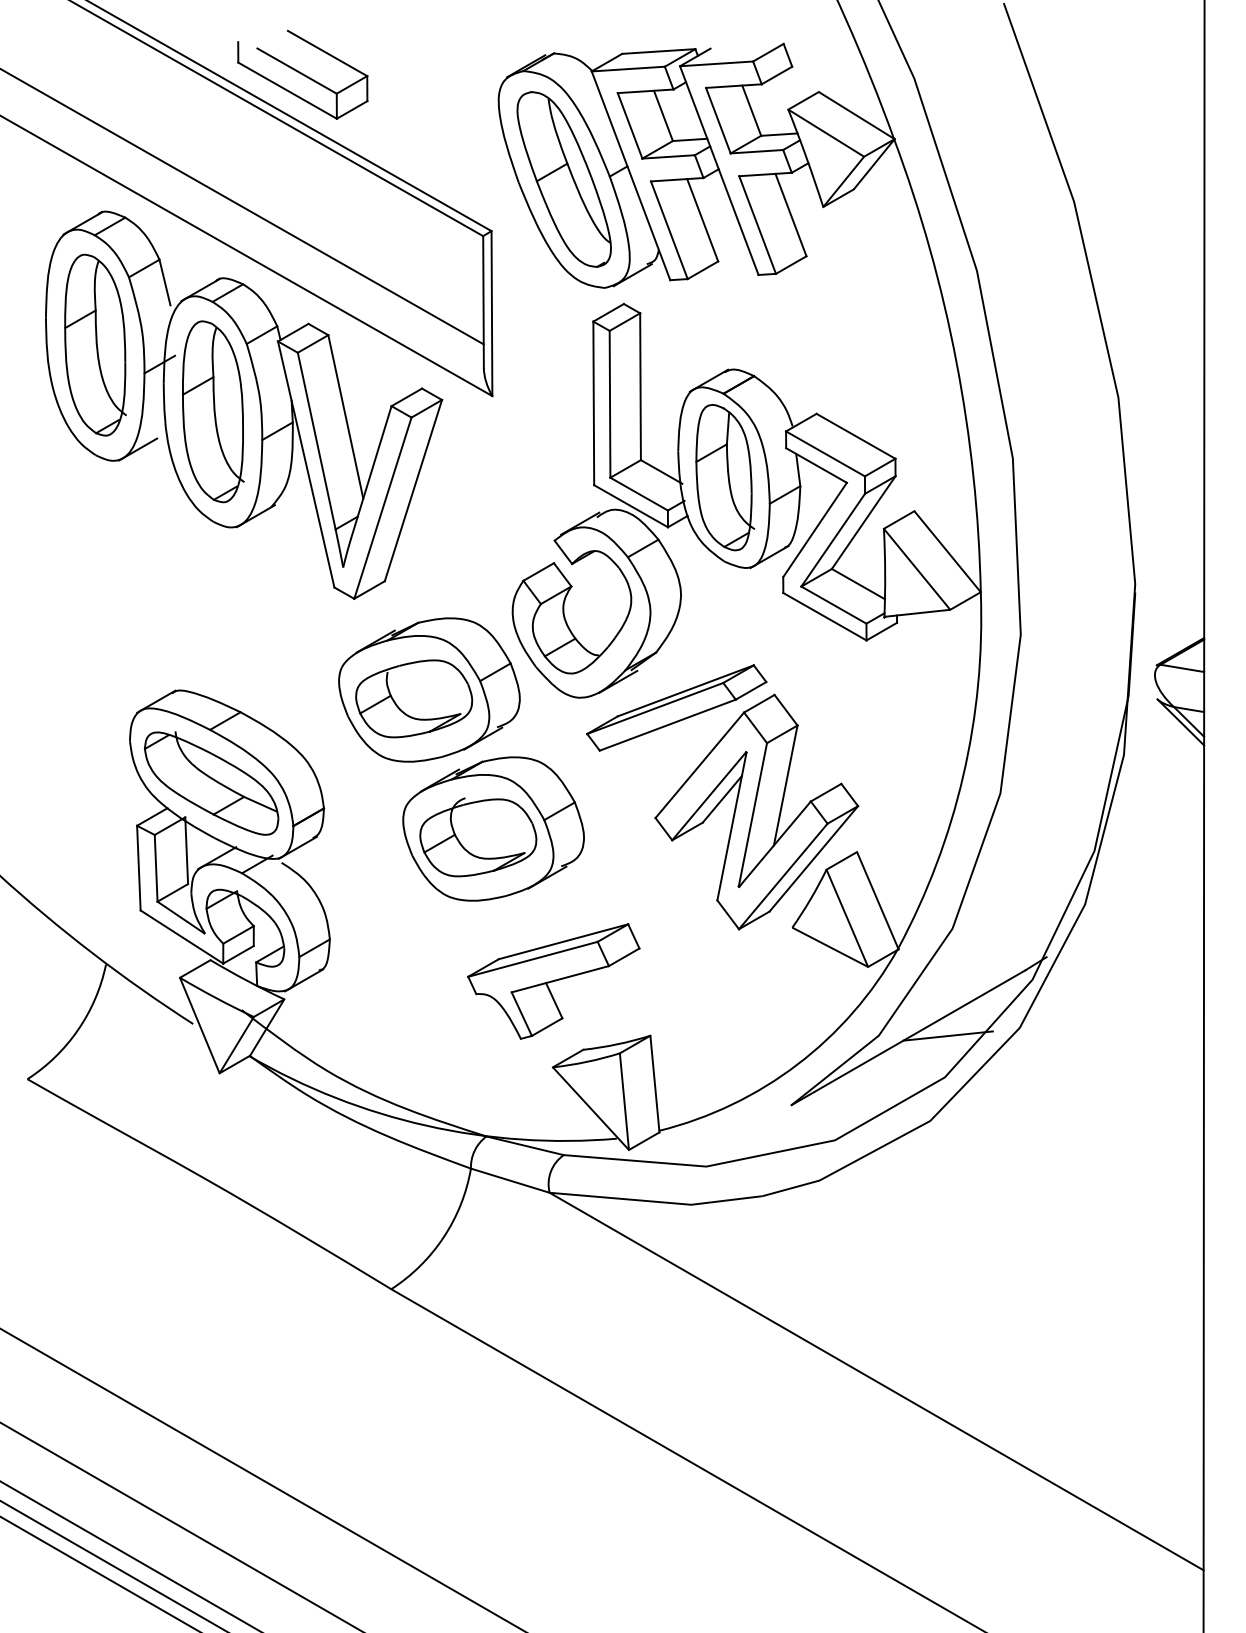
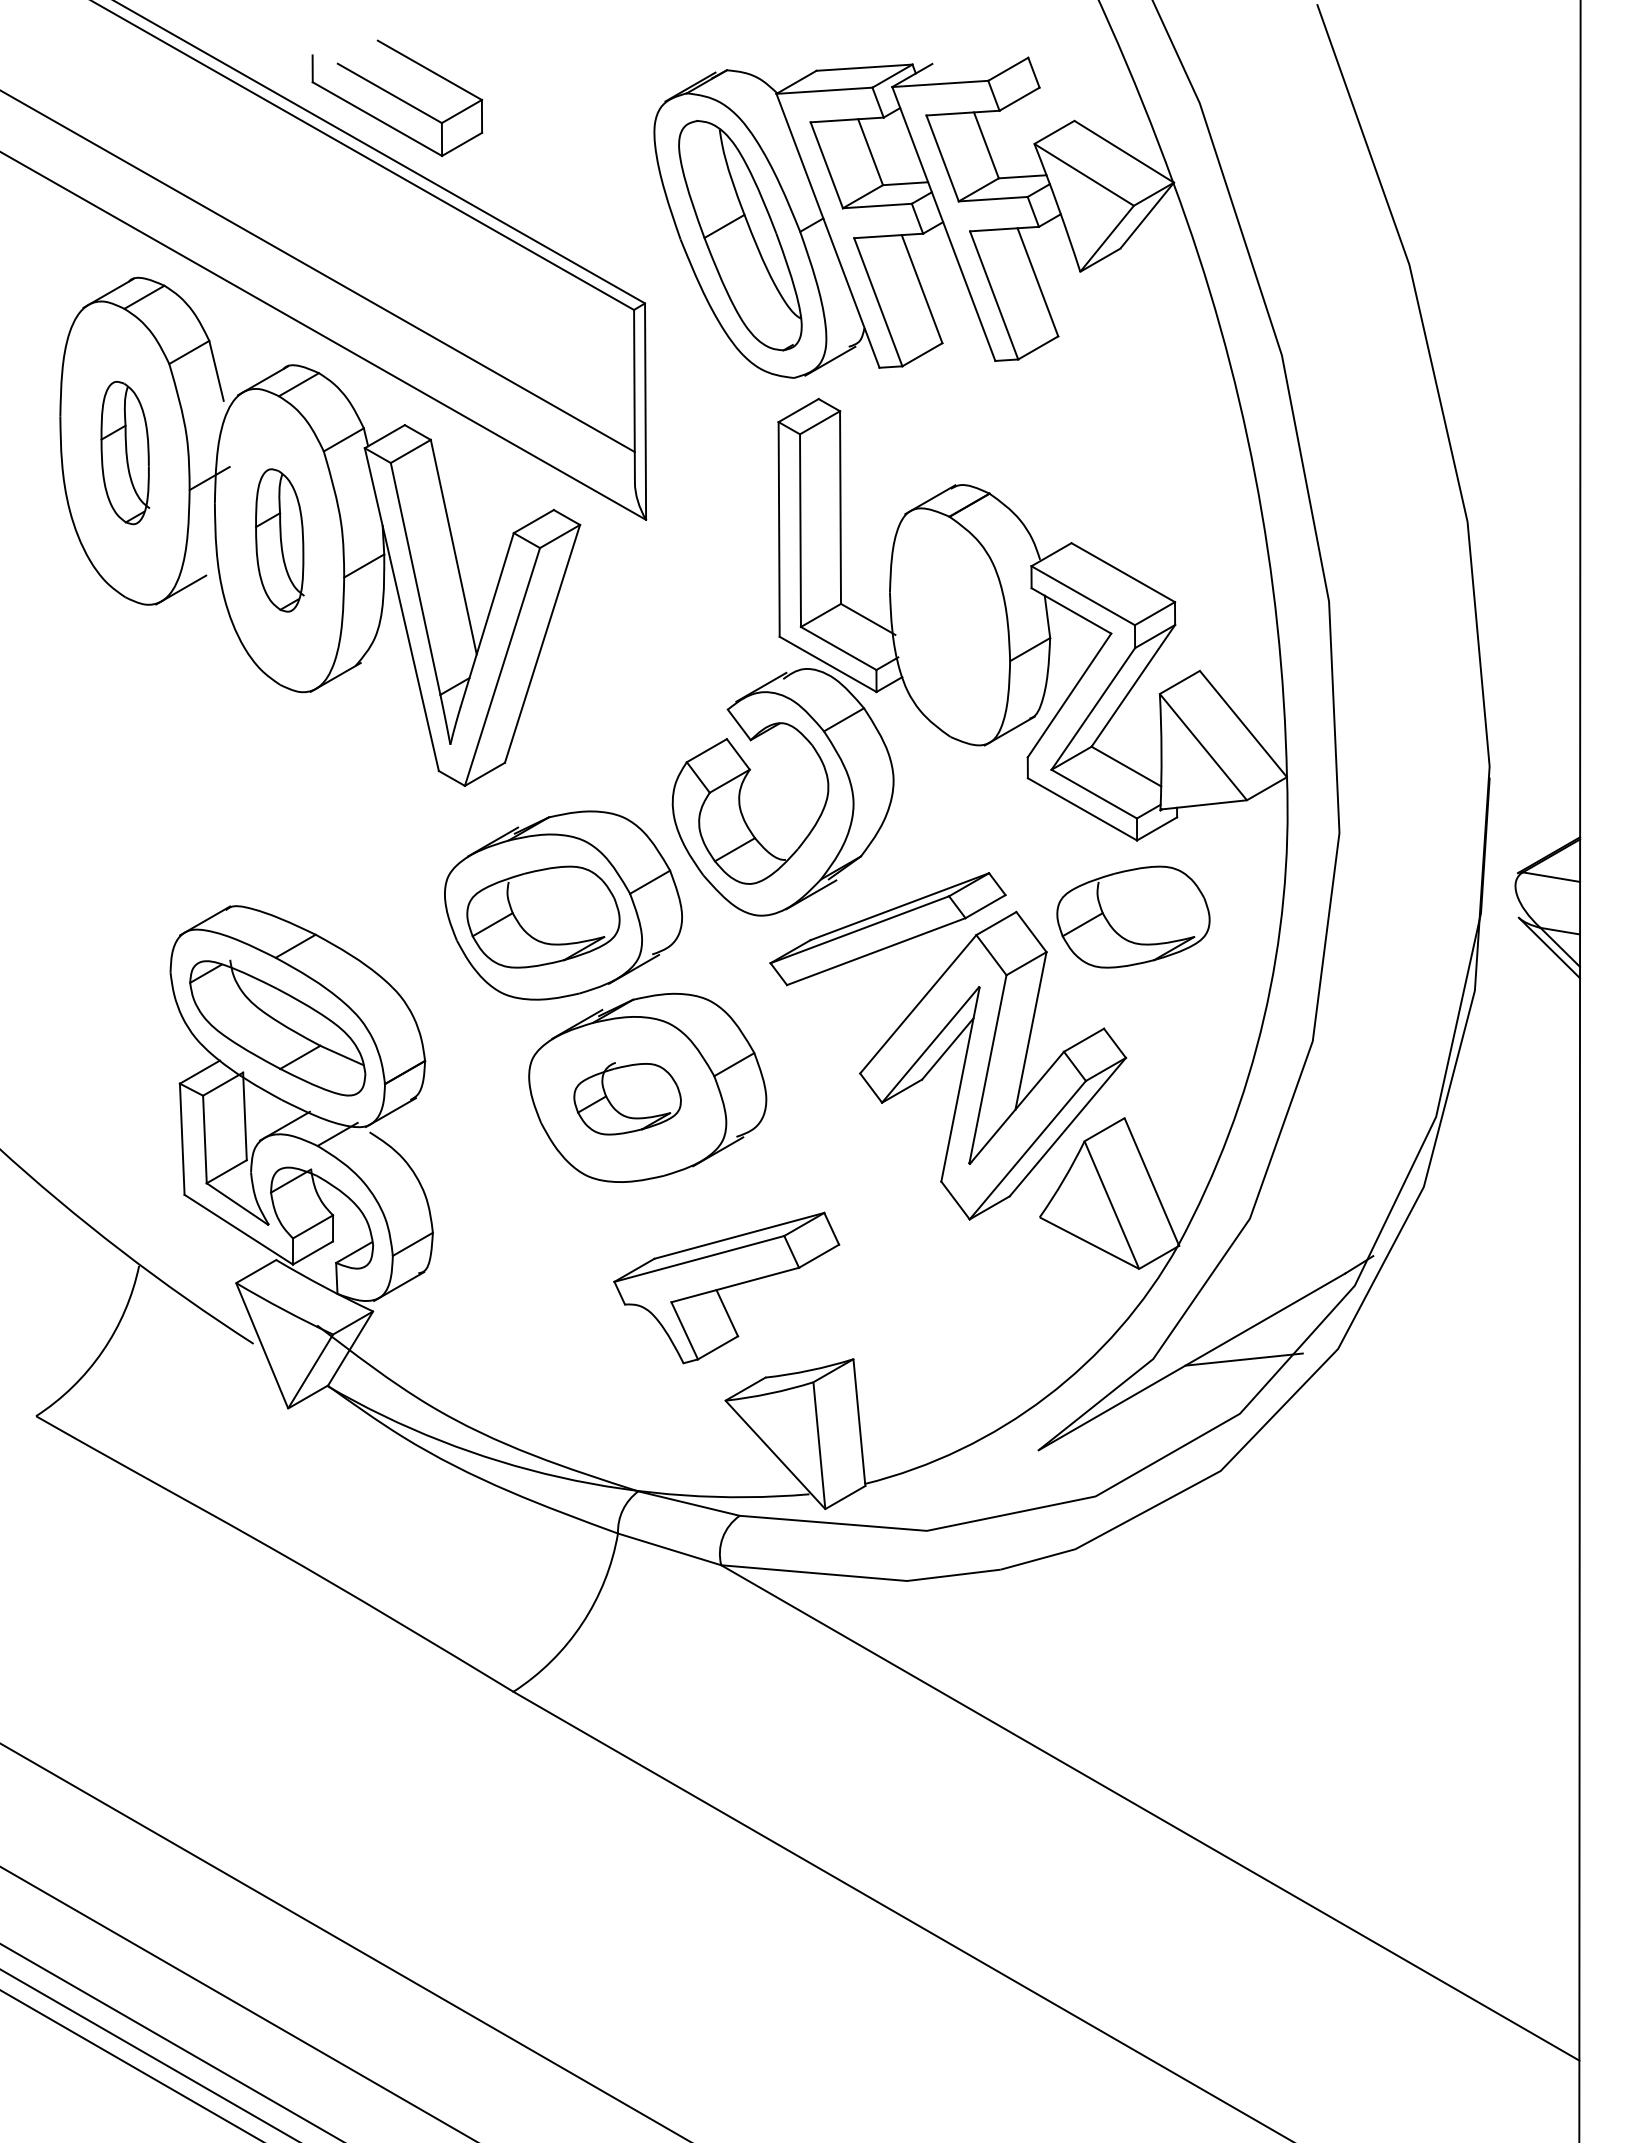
part: (95, 344) -> (125, 452), size x0.6
part: (212, 411) -> (279, 540), size x0.6
part: (725, 477) -> (951, 626), removed
part: (863, 698) -> (1133, 916), added
part: (478, 837) -> (627, 1098), size x0.7

